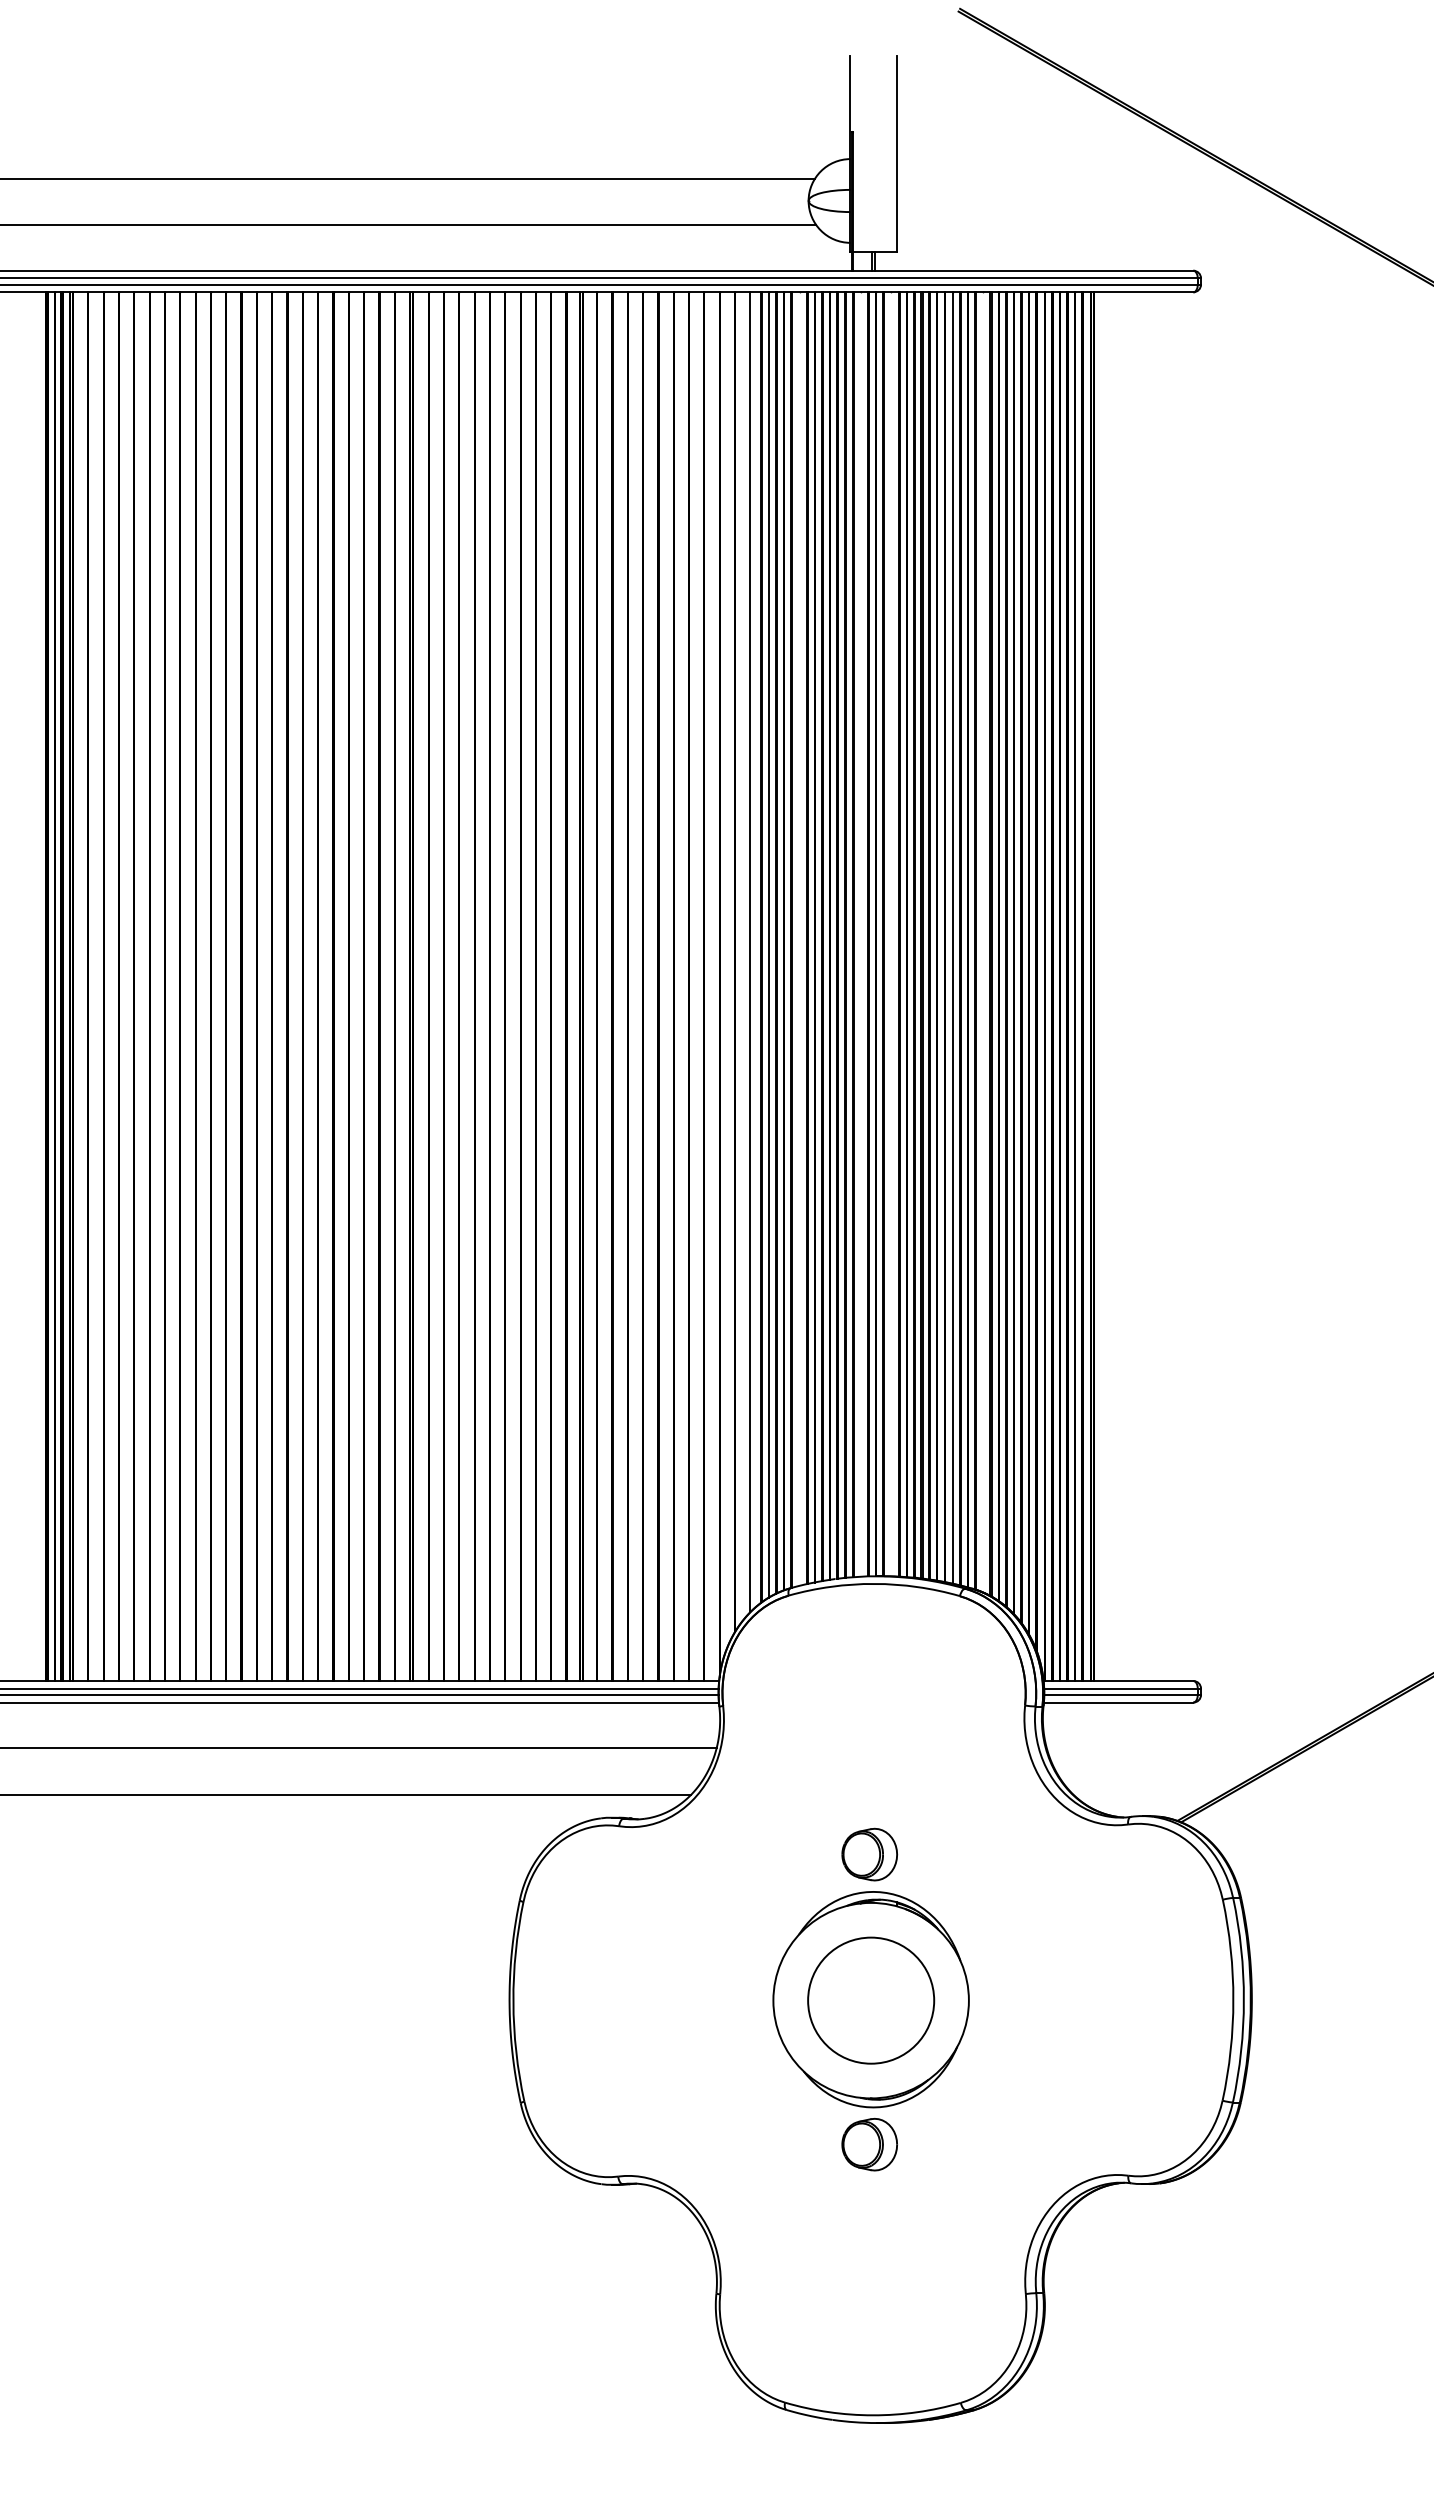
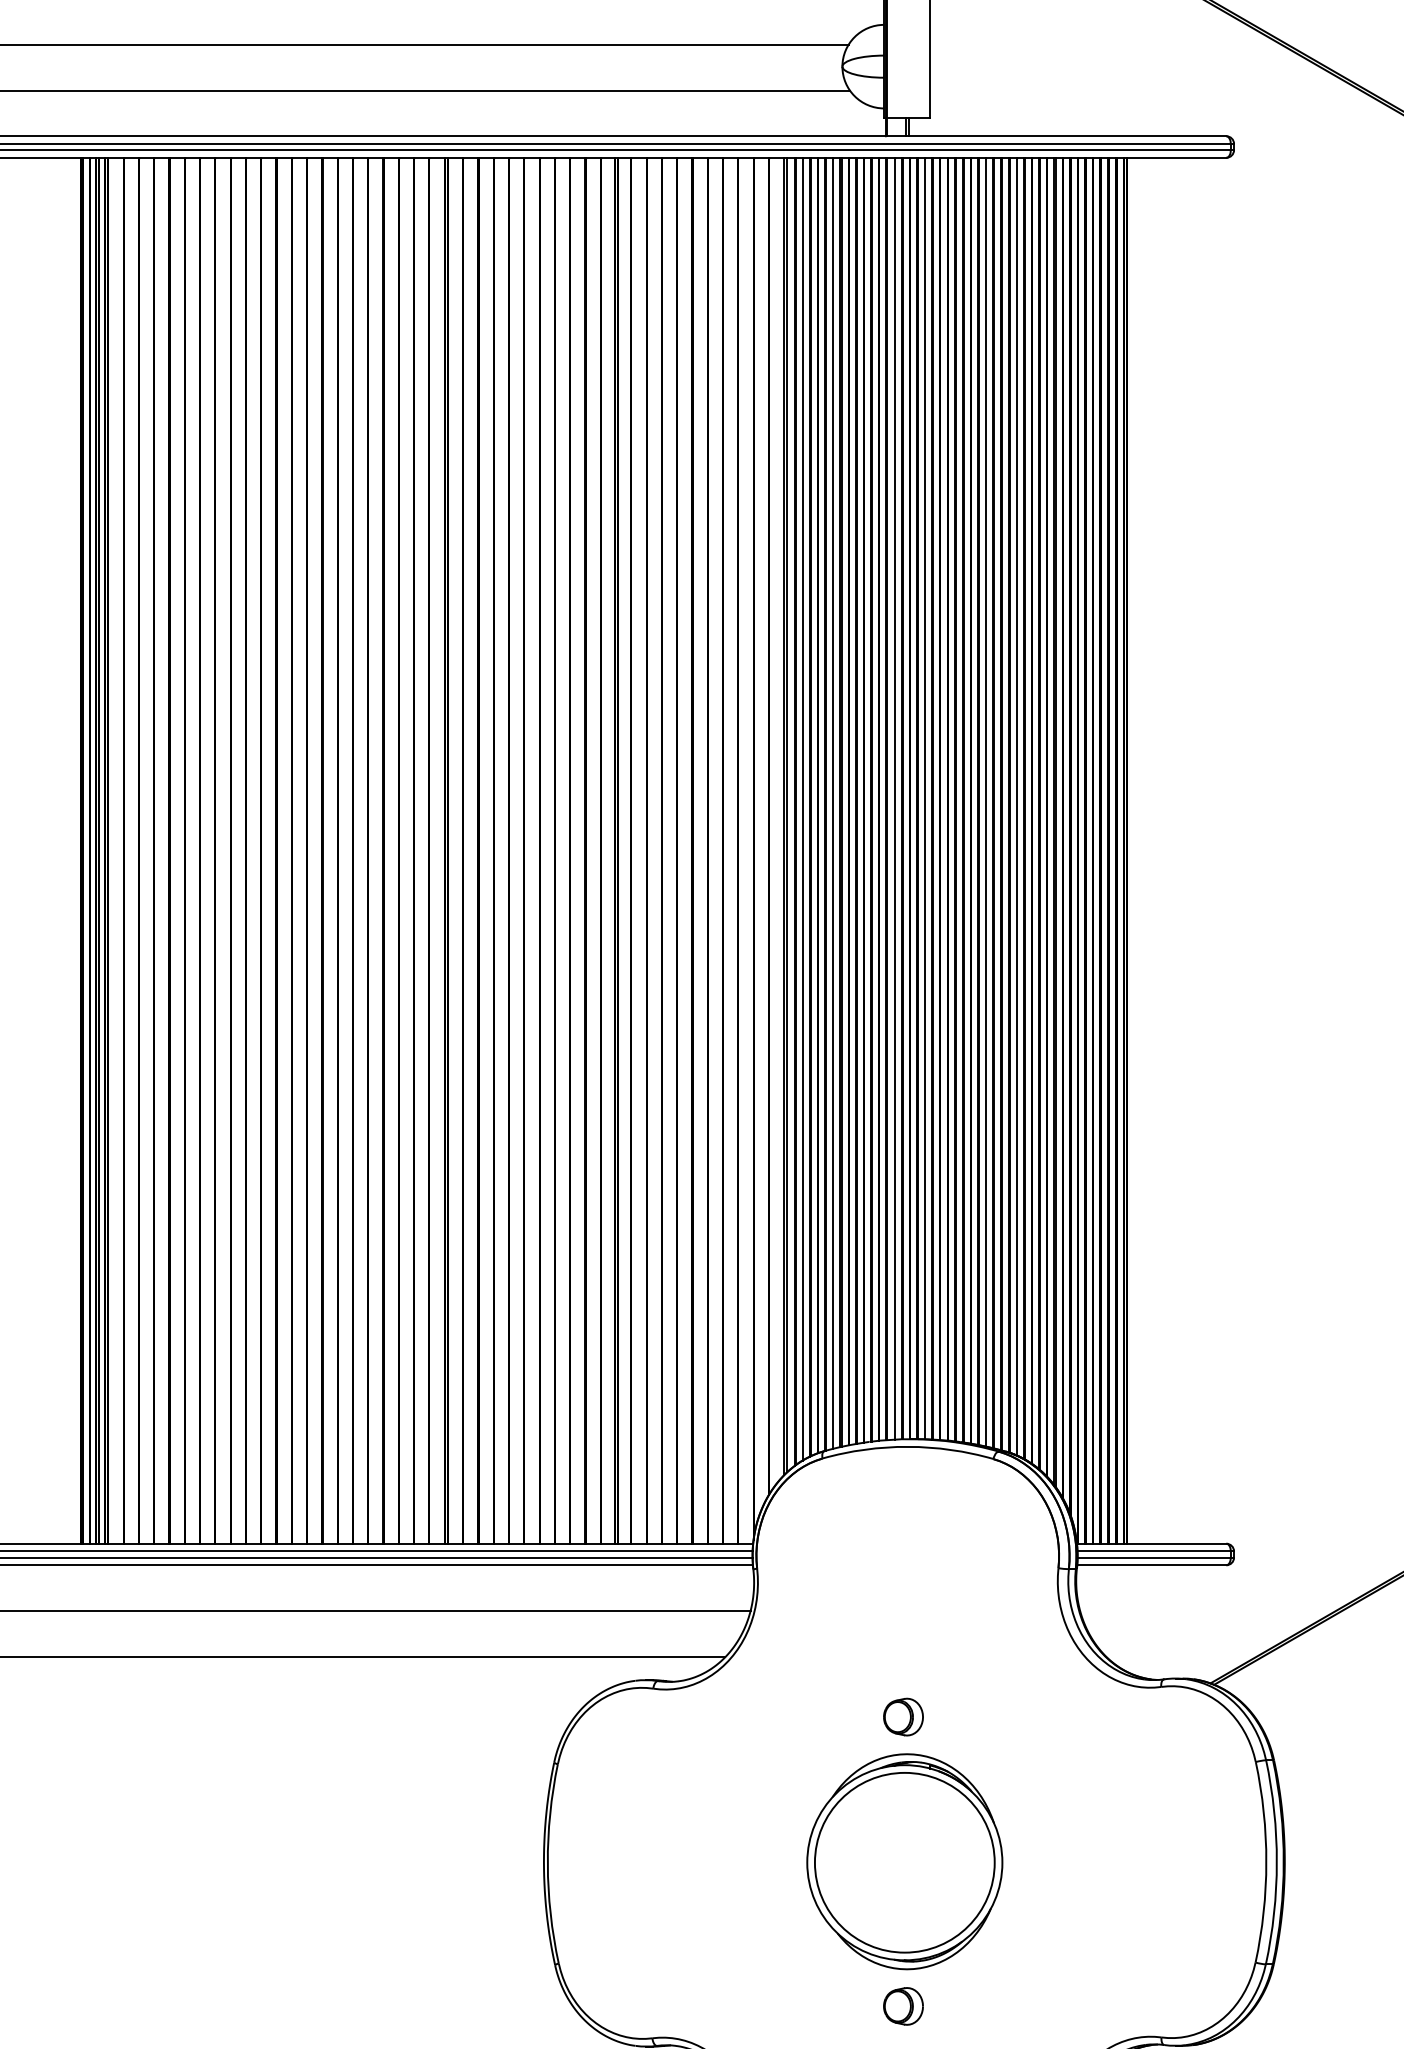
line: (860, 934) -> (894, 798), added
line: (891, 934) -> (925, 798), added
line: (799, 938) -> (833, 802), added
line: (983, 942) -> (1016, 806), added
line: (753, 950) -> (787, 814), added
part: (869, 1854) -> (903, 1716), size x0.71
circle: (871, 2000) -> (905, 1862), size x1.43
part: (869, 2144) -> (903, 2006), size x0.71

